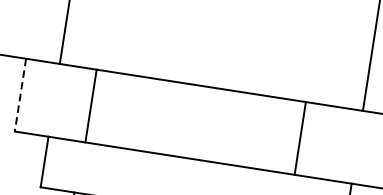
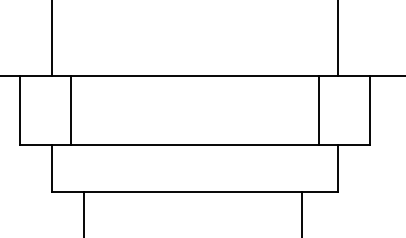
line: (20, 96) -> (20, 111), dashed -> solid
line: (90, 105) -> (70, 110), moved
line: (300, 138) -> (319, 110), moved

